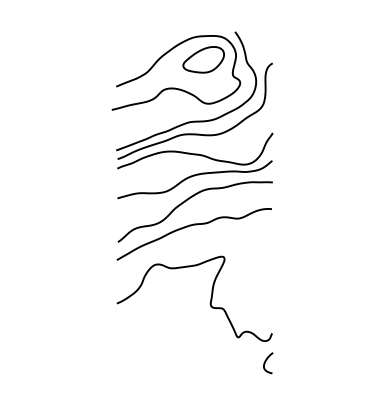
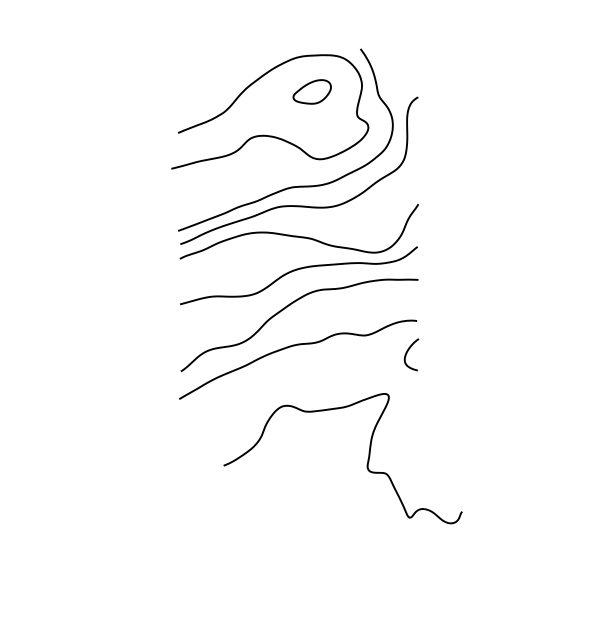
part: (203, 59) -> (312, 91), size x0.6
curve: (209, 303) -> (365, 465), moved
curve: (266, 361) -> (408, 352), moved

